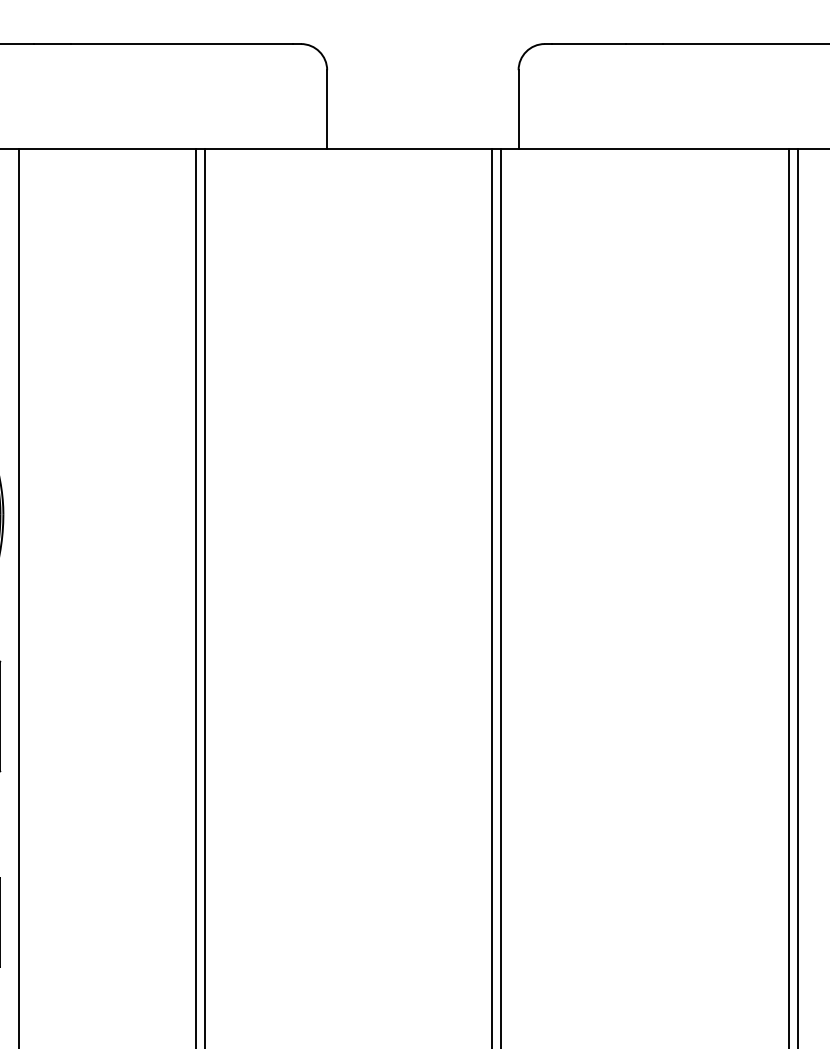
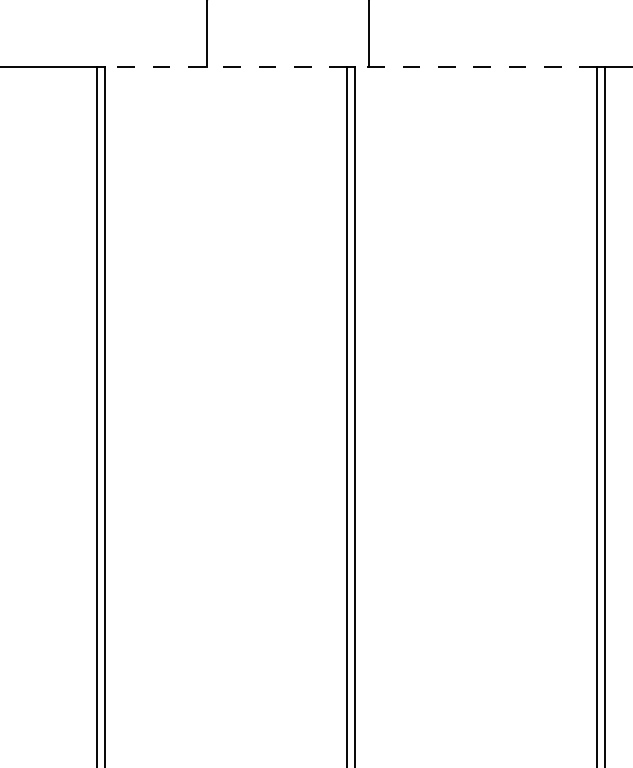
line: (348, 148) -> (225, 66), solid -> dashed
line: (644, 148) -> (475, 66), solid -> dashed

